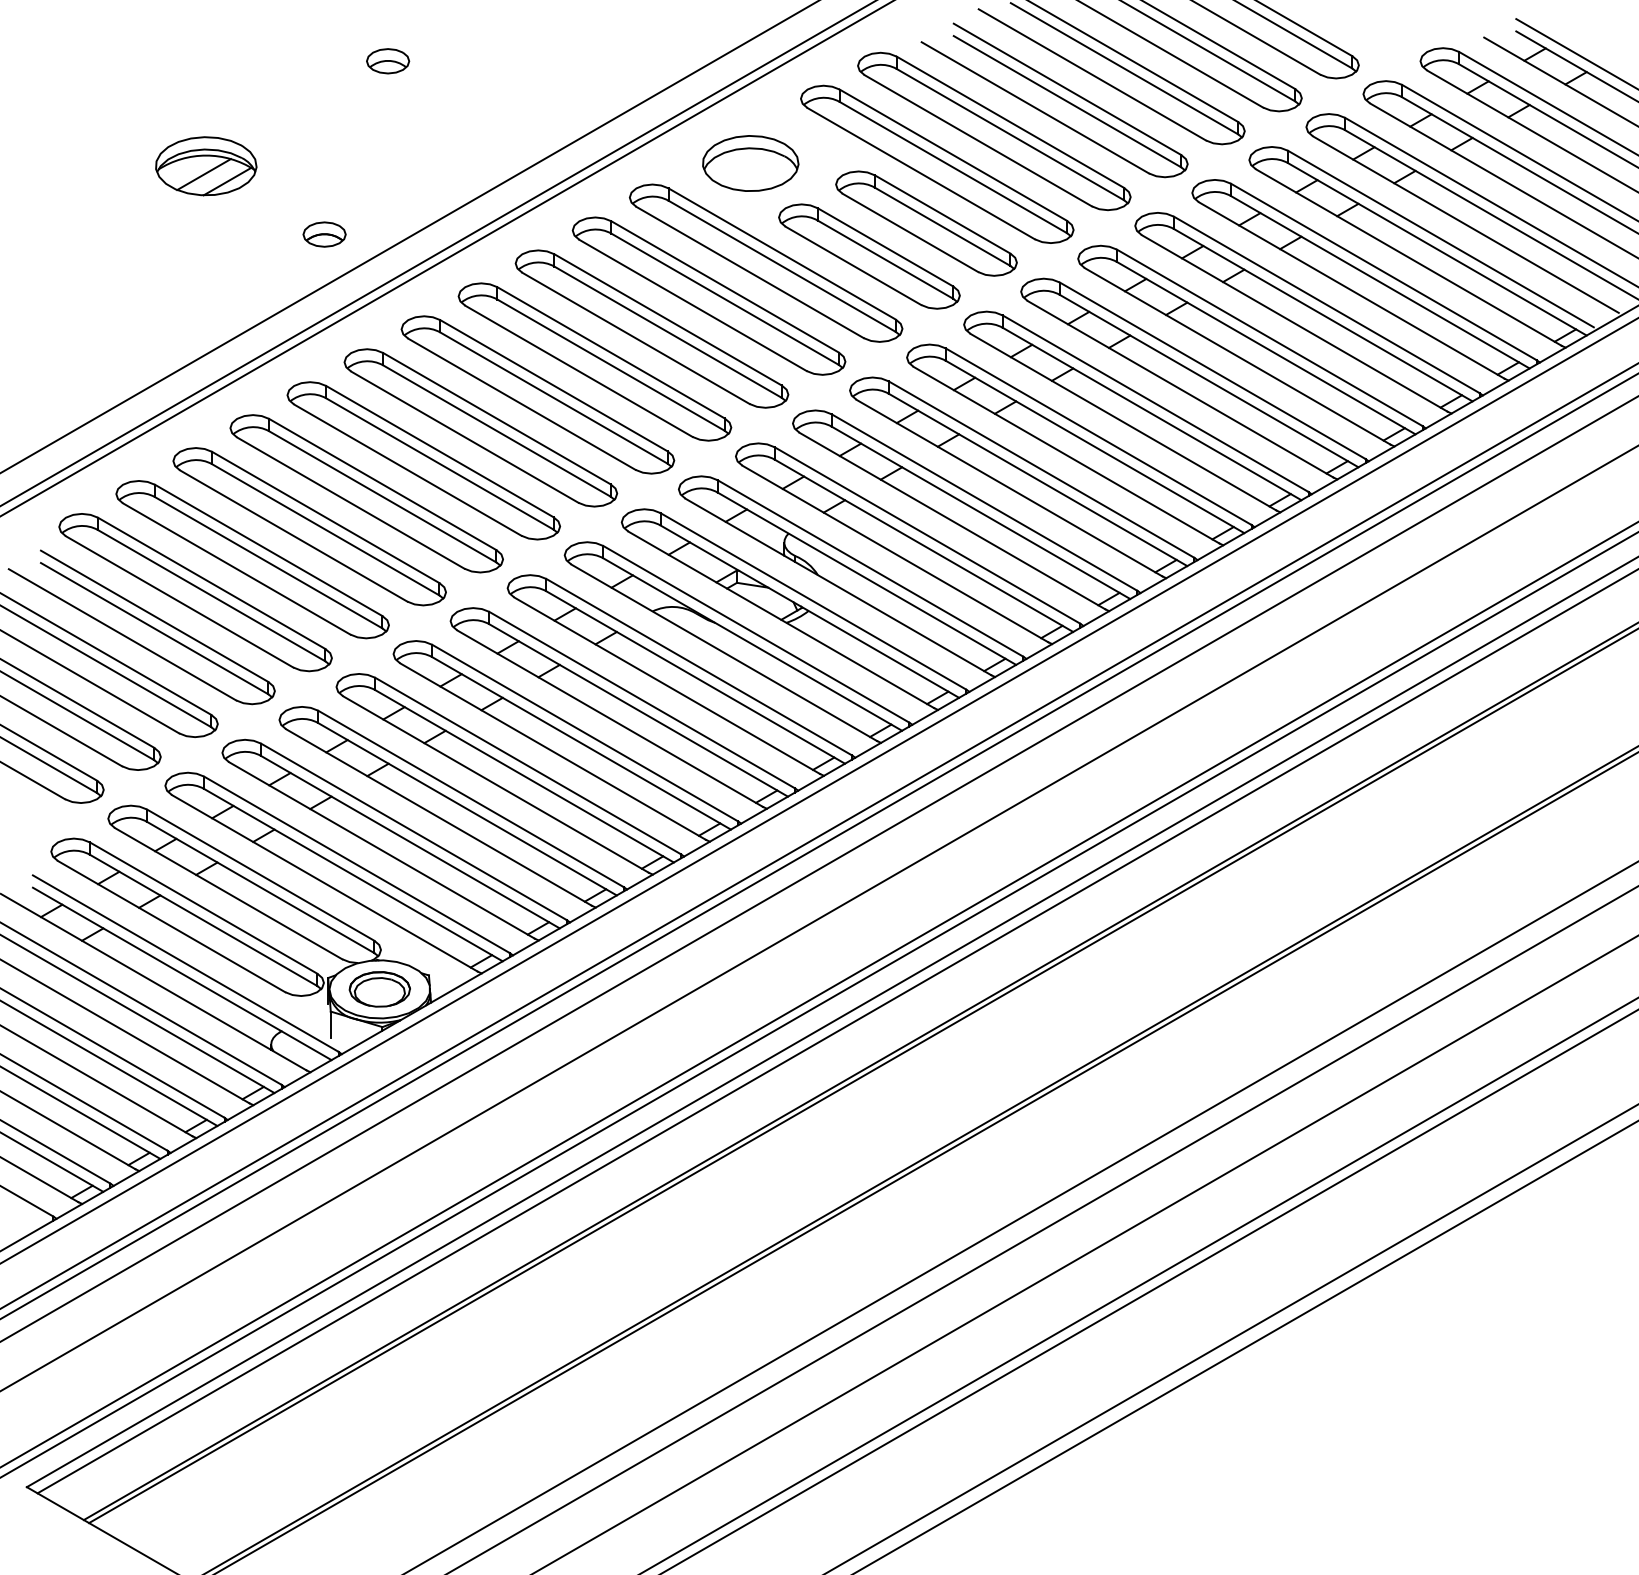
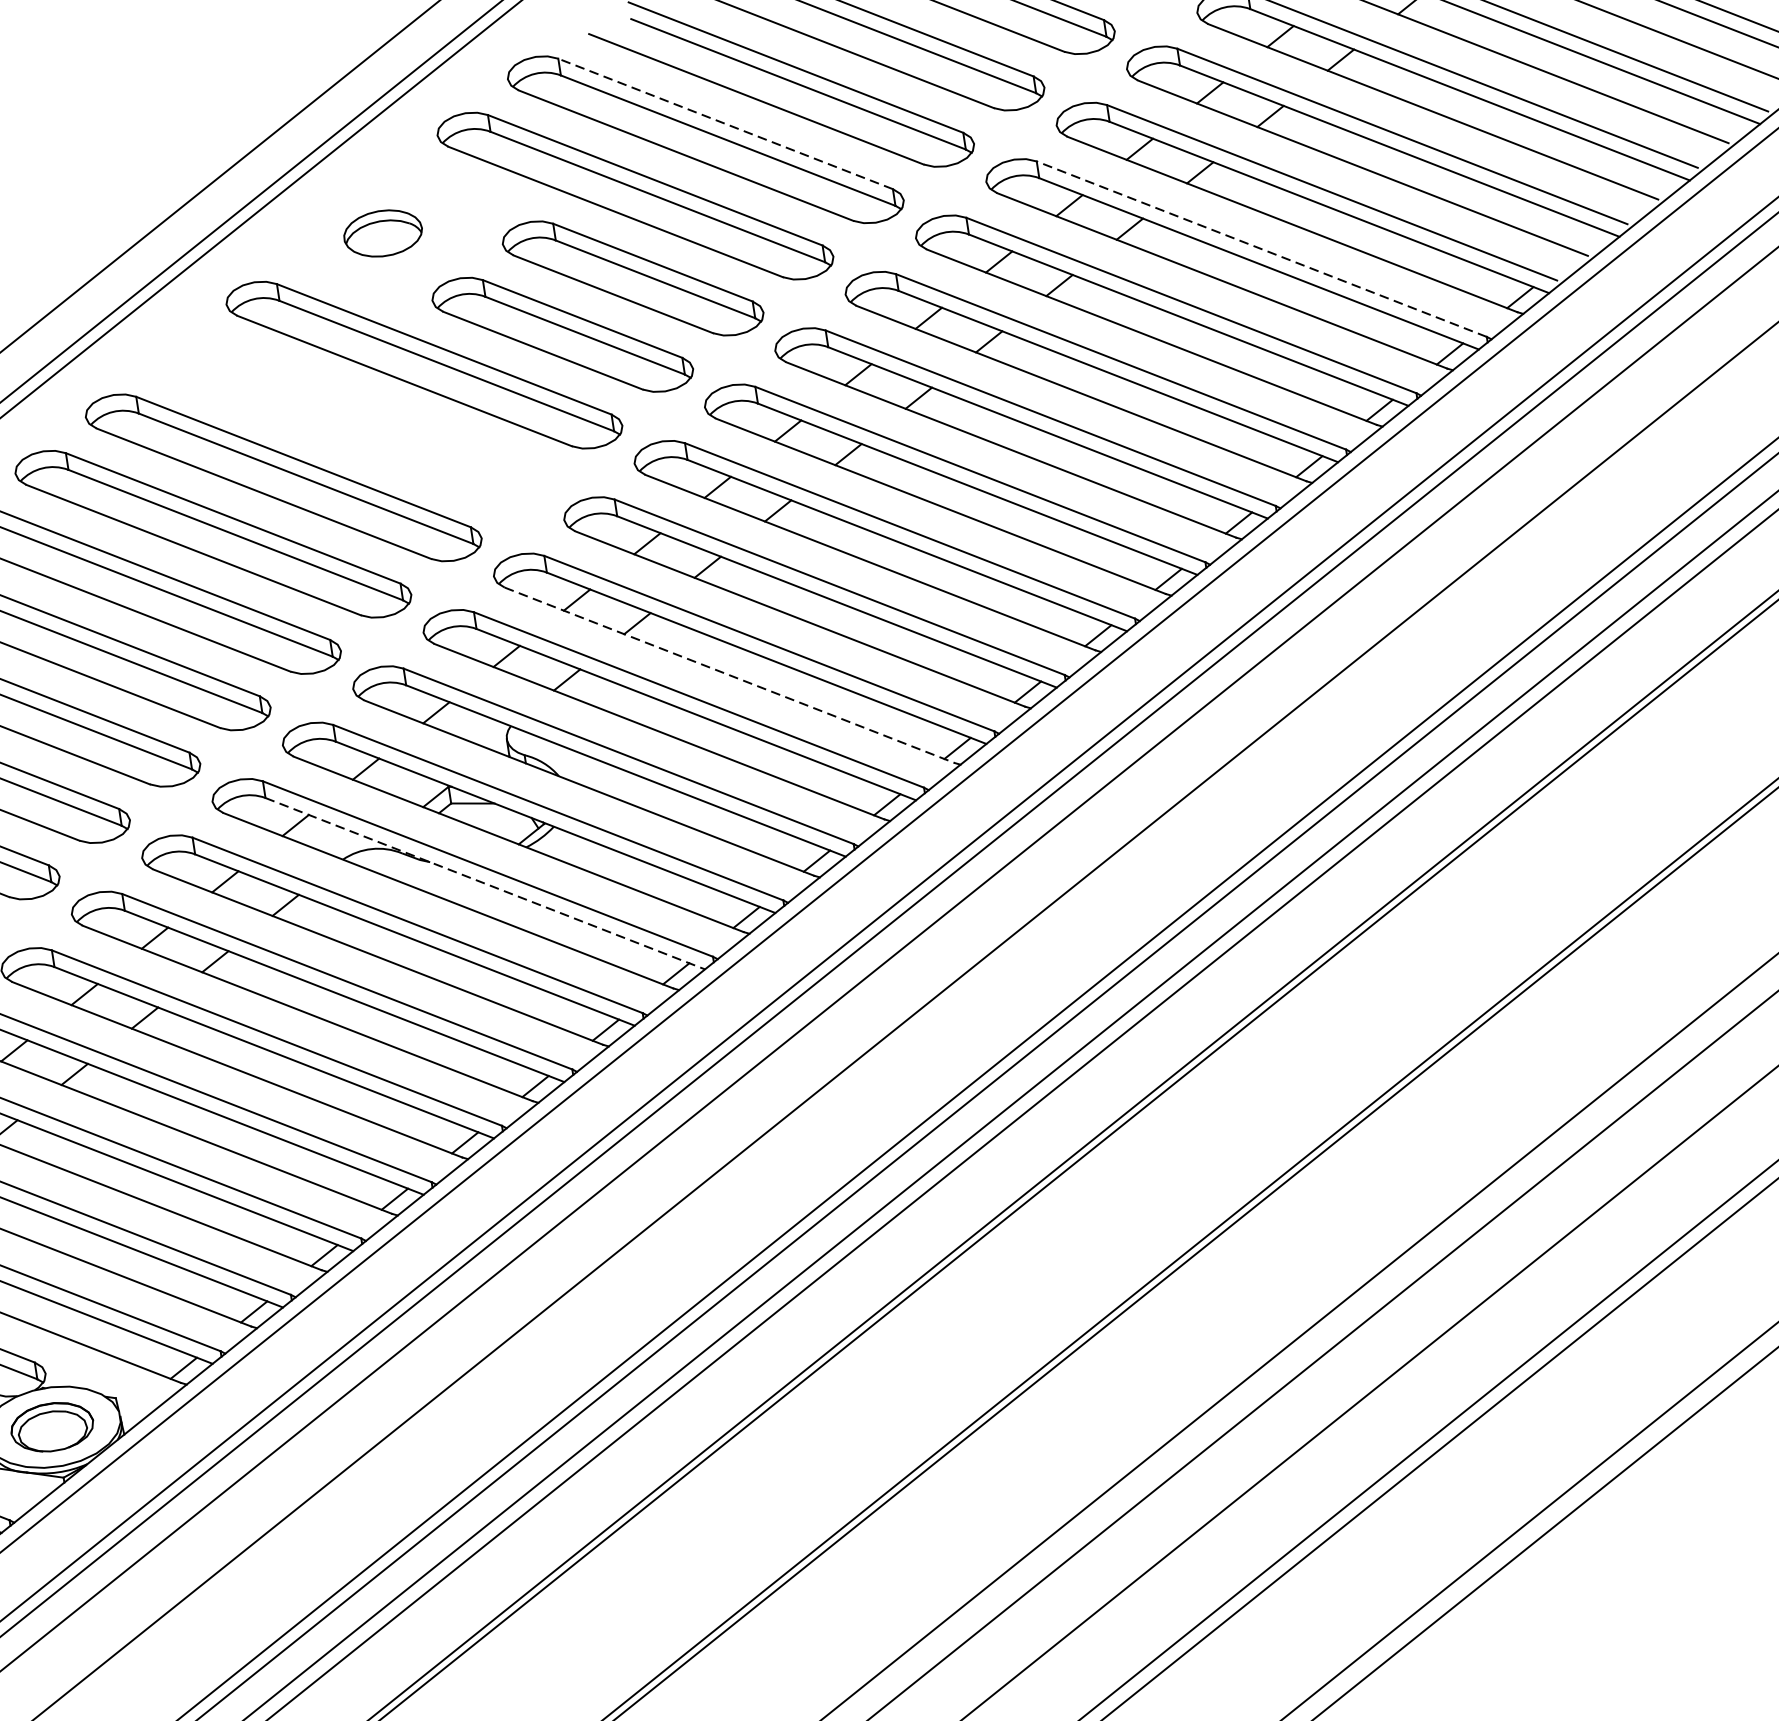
line: (1009, 121) -> (724, 123), solid -> dashed
part: (750, 163) -> (382, 233), size x0.6
line: (1383, 272) -> (1261, 249), solid -> dashed
part: (708, 295) -> (353, 420), removed
line: (952, 521) -> (729, 675), solid -> dashed
line: (753, 644) -> (486, 883), solid -> dashed

